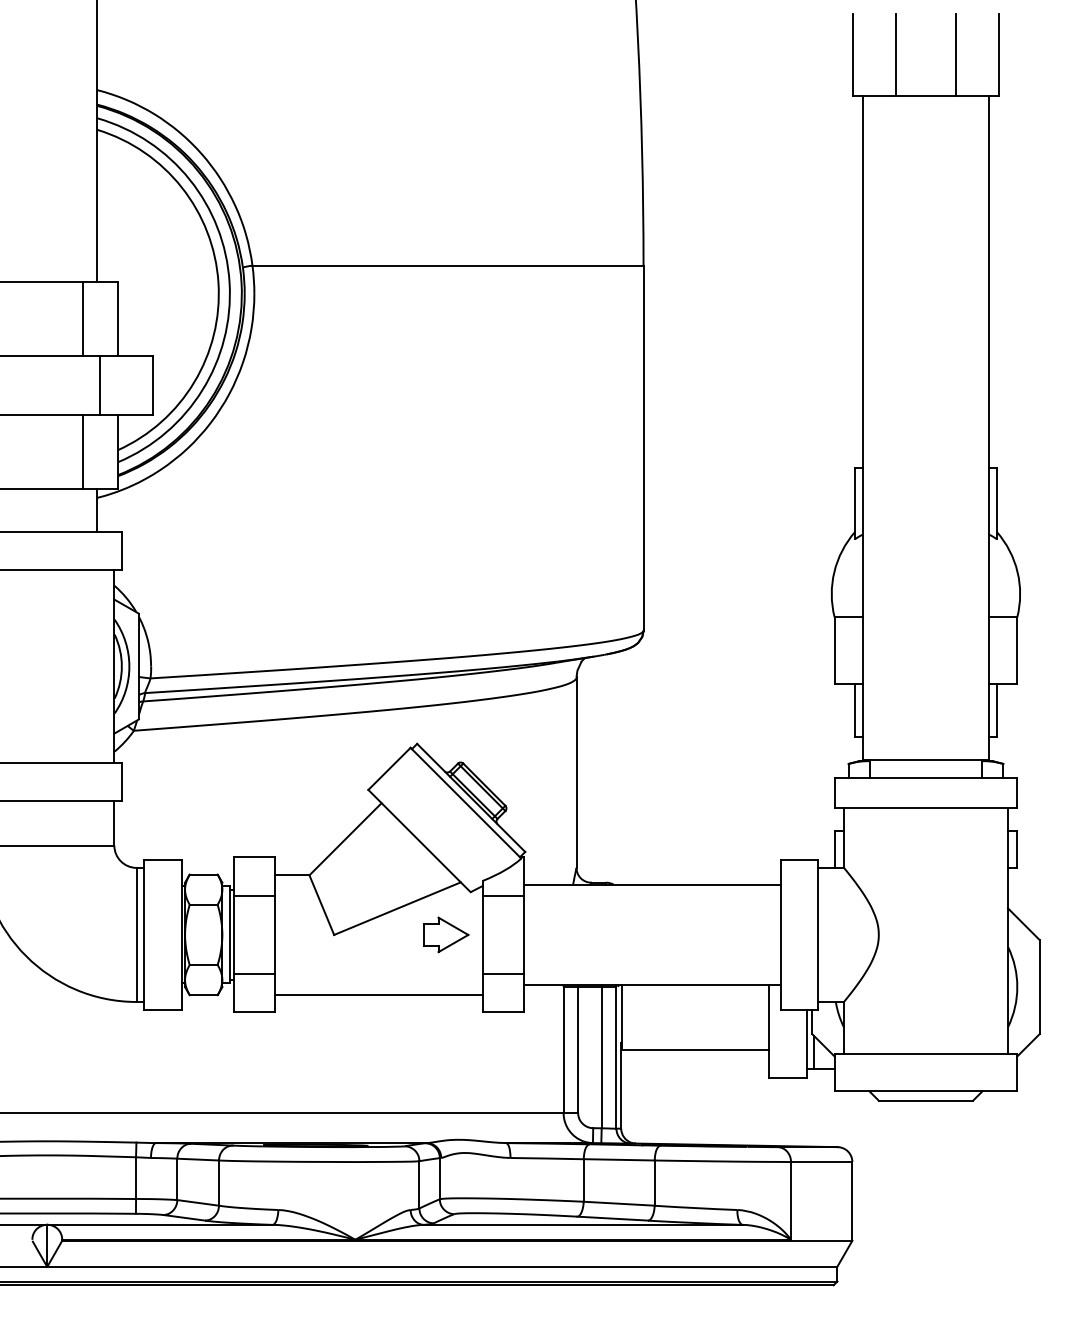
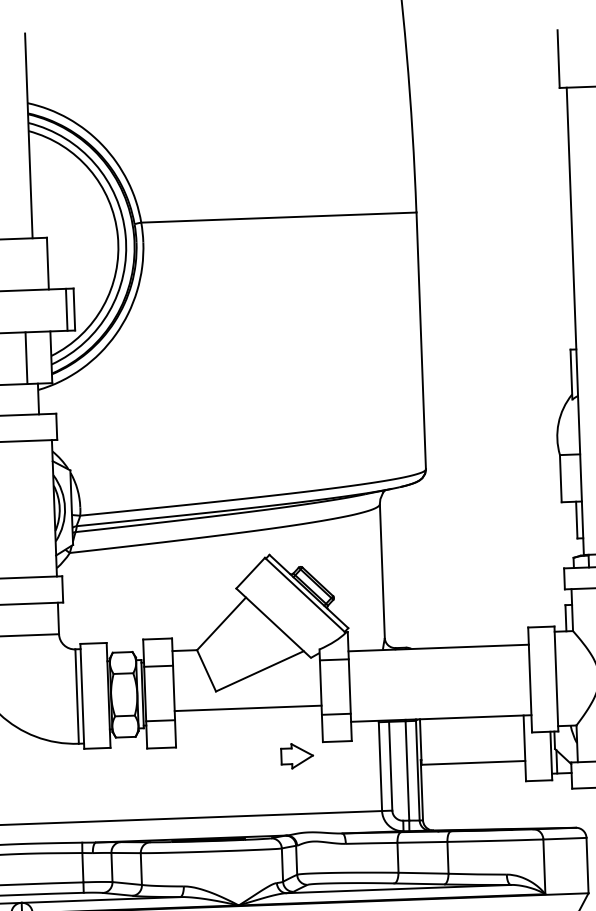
line: (895, 55) -> (588, 58), removed
line: (82, 318) -> (23, 264), removed
line: (100, 385) -> (66, 309), moved
part: (446, 934) -> (297, 755), moved
line: (378, 994) -> (247, 708), moved

